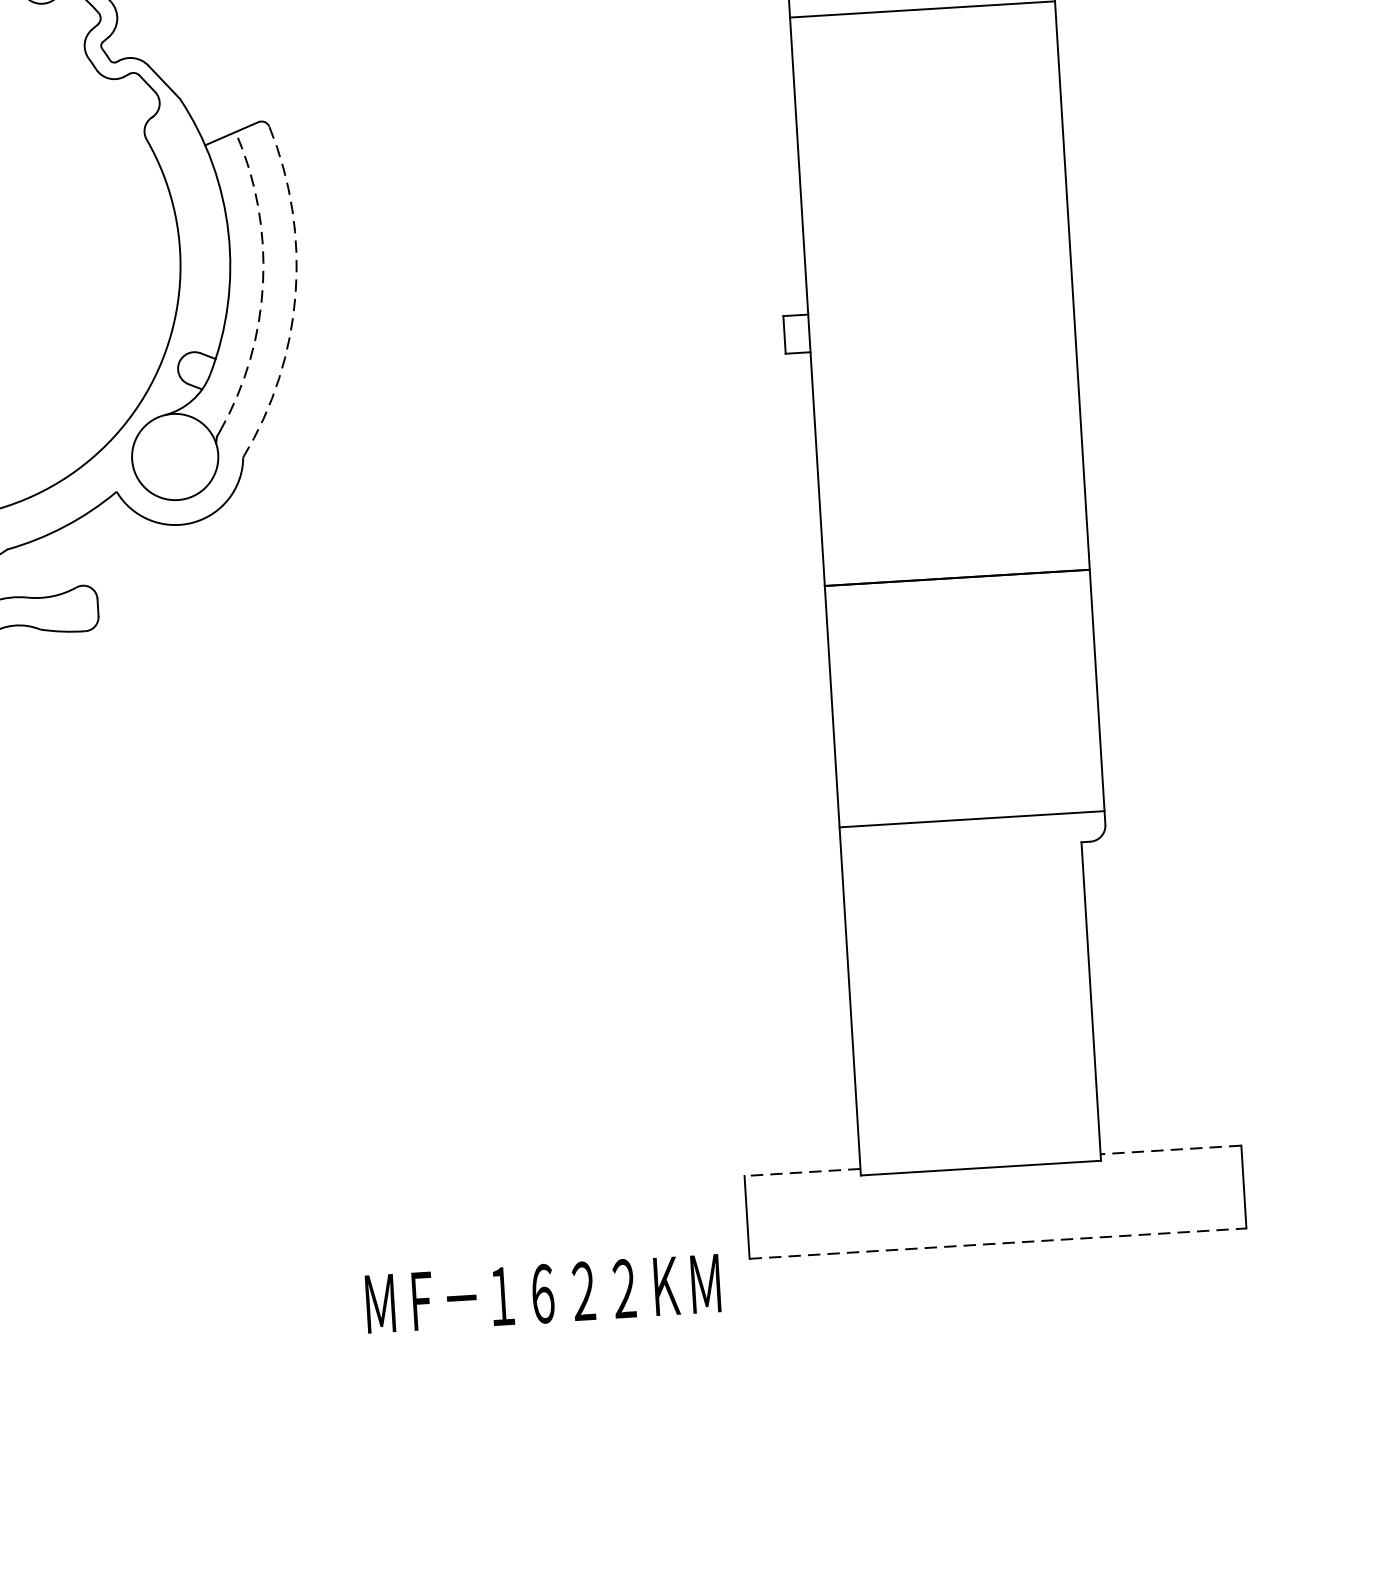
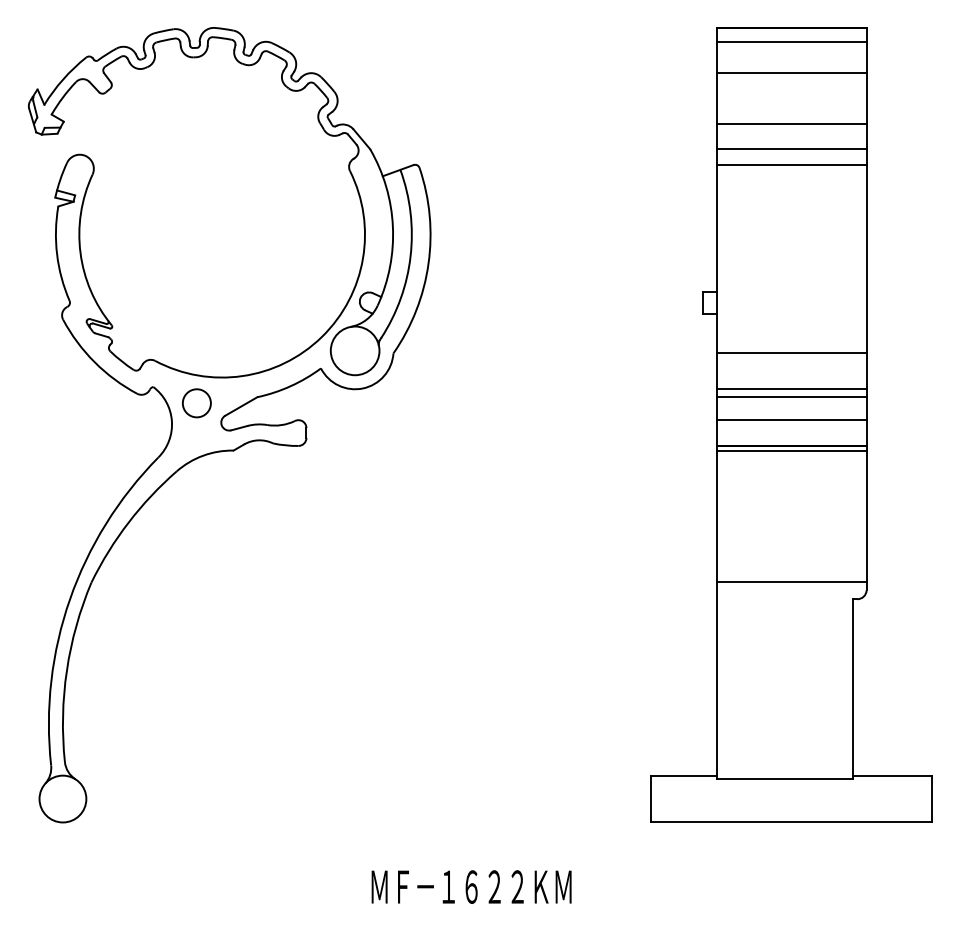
line: (924, 53) -> (791, 149), added
line: (926, 80) -> (791, 164), added
arc: (262, 284) -> (410, 256), dashed -> solid
arc: (295, 294) -> (428, 263), dashed -> solid
line: (947, 414) -> (791, 353), added
line: (950, 478) -> (791, 389), added
line: (951, 492) -> (791, 397), added
line: (954, 532) -> (791, 420), added
line: (957, 585) -> (791, 450), added
line: (1171, 1149) -> (892, 775), dashed -> solid
line: (801, 1172) -> (683, 775), dashed -> solid
line: (999, 1243) -> (792, 822), dashed -> solid
text: (542, 1292) -> (471, 886), moved

